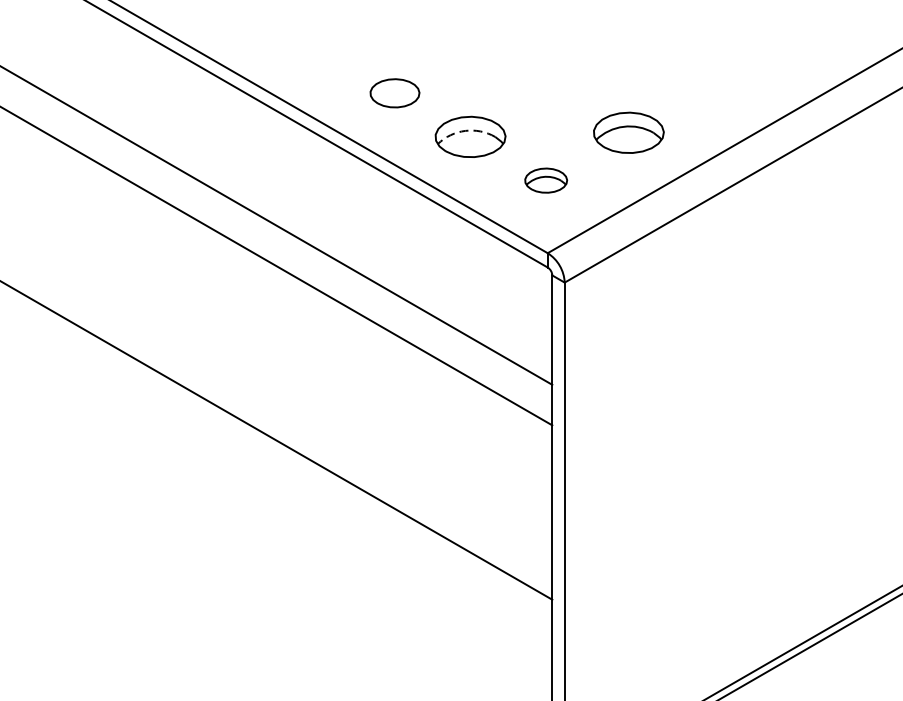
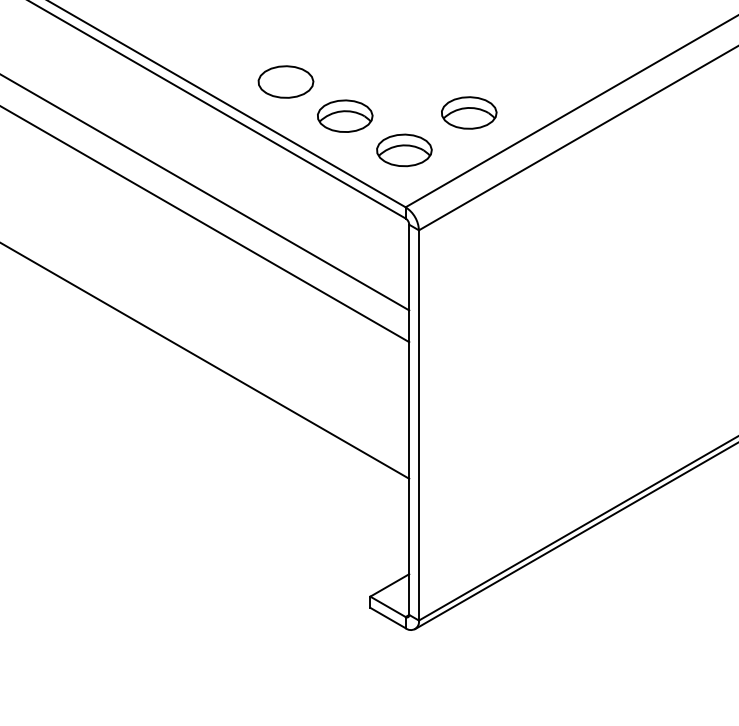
part: (394, 92) -> (285, 81), size x1.43
arc: (465, 130) -> (341, 111), dashed -> solid
part: (546, 180) -> (404, 150), size x1.67

